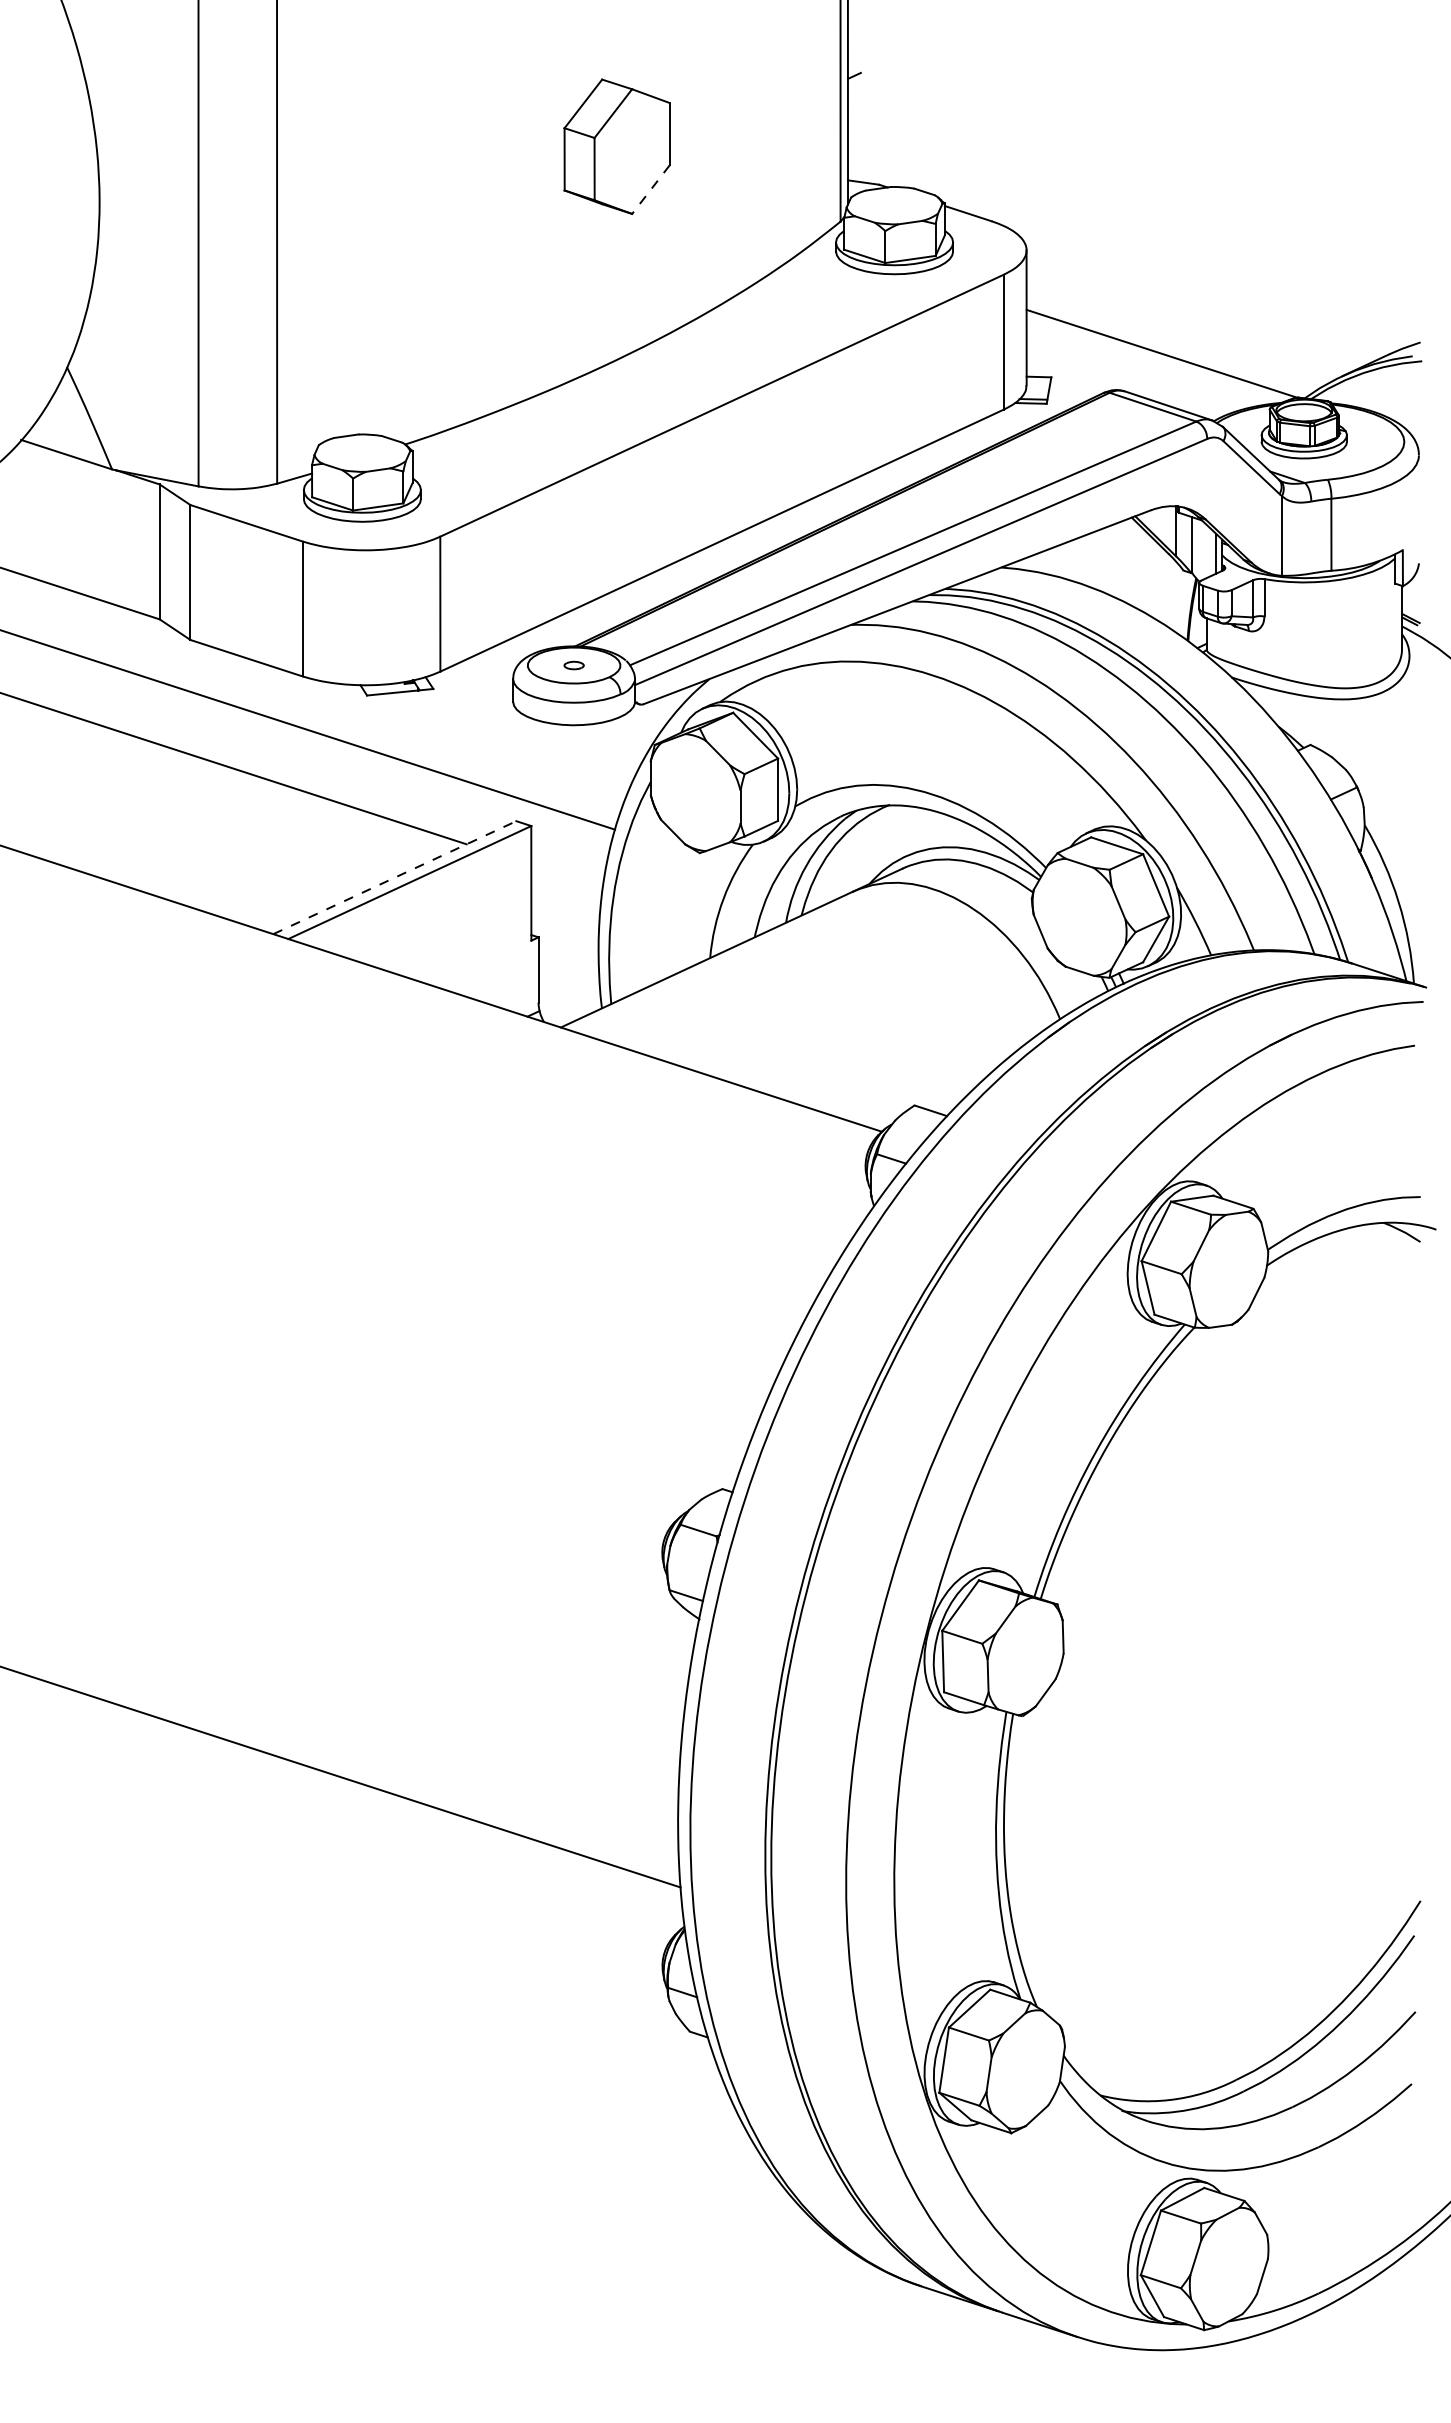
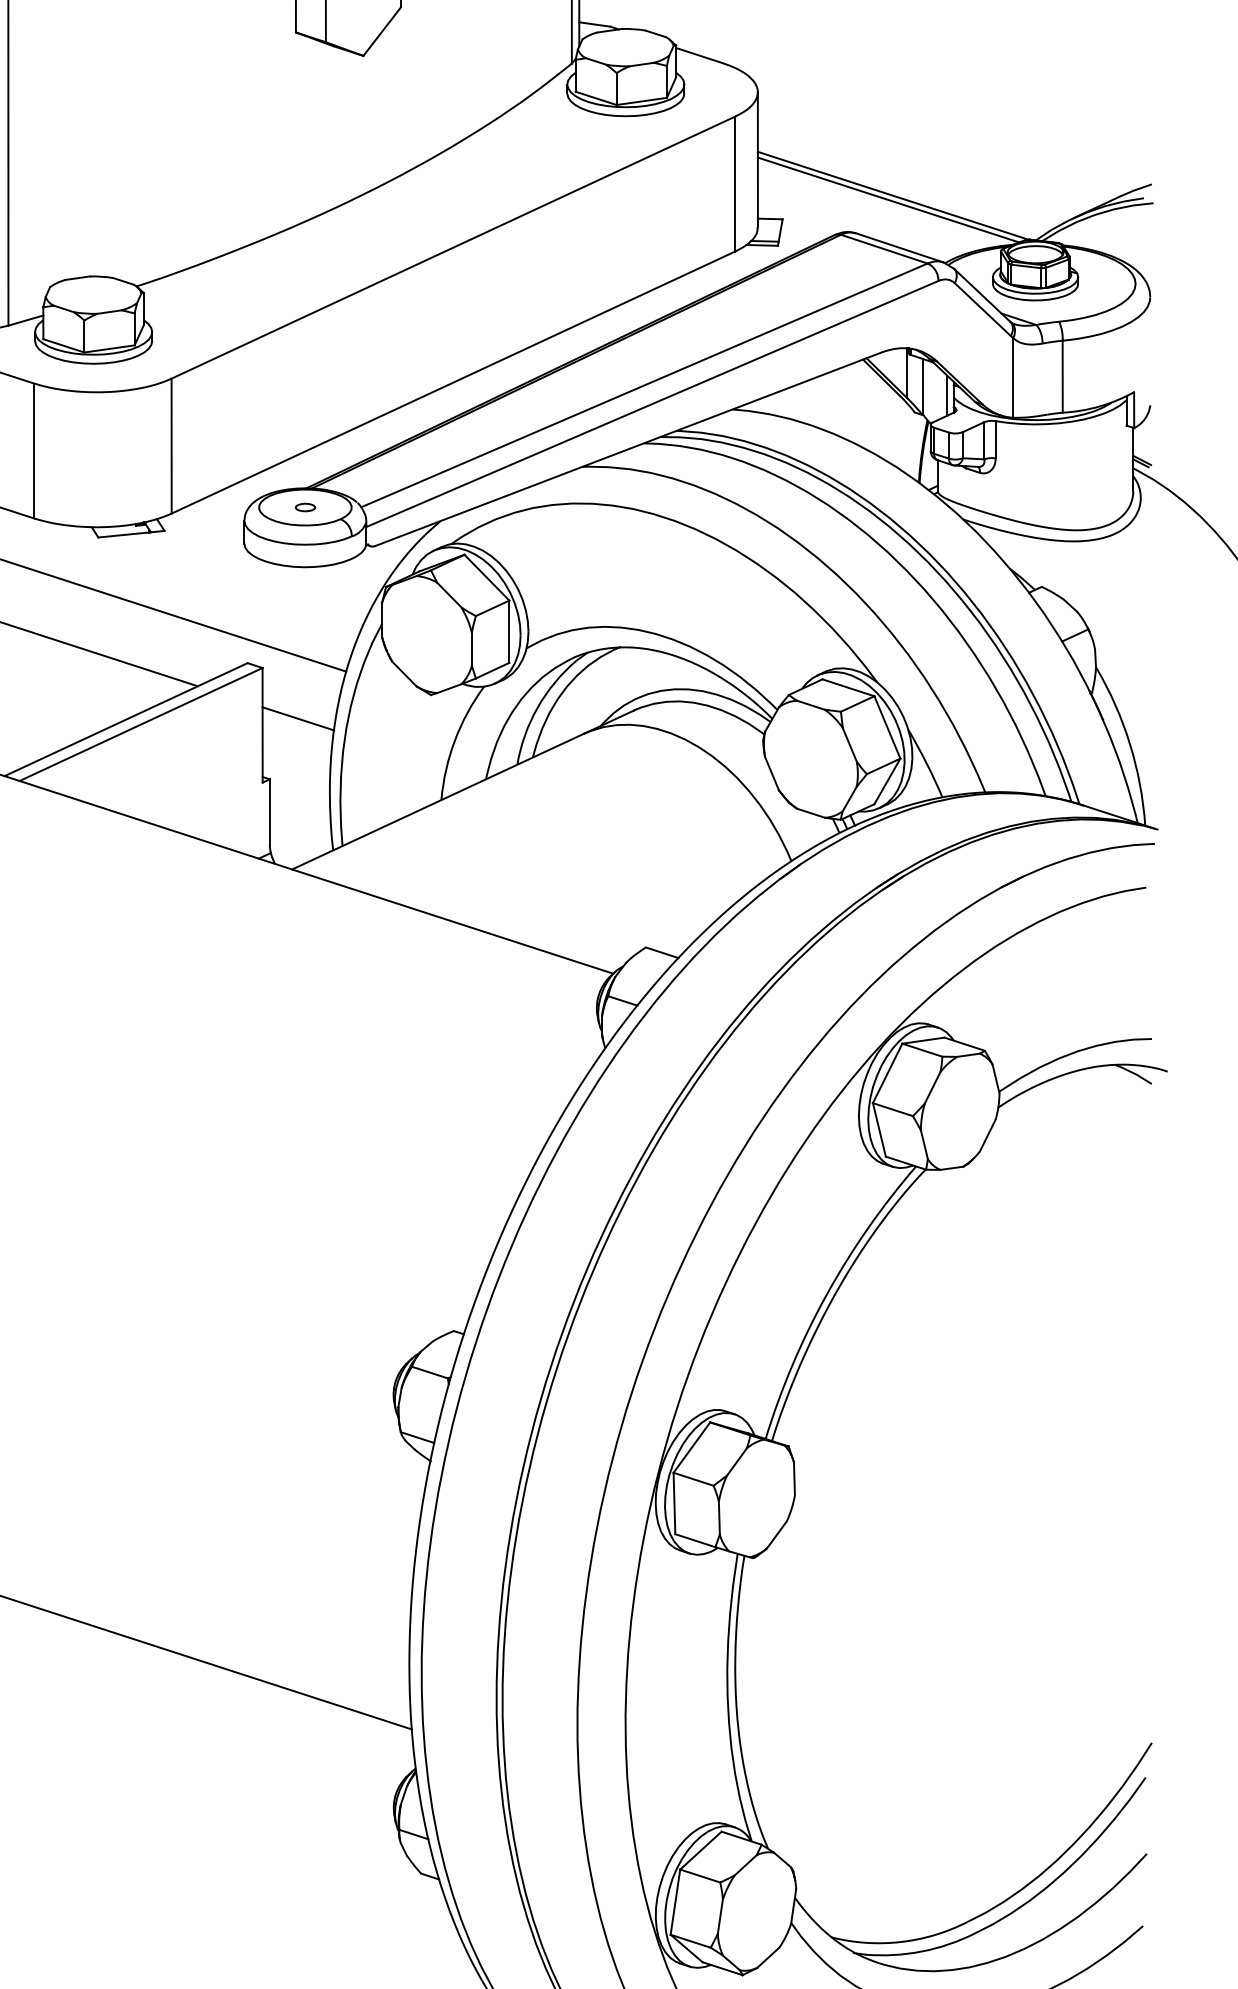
line: (650, 189) -> (381, 31), dashed -> solid
line: (1157, 357) -> (888, 199), added
line: (566, 876) -> (297, 718), added
line: (394, 877) -> (125, 719), dashed -> solid

